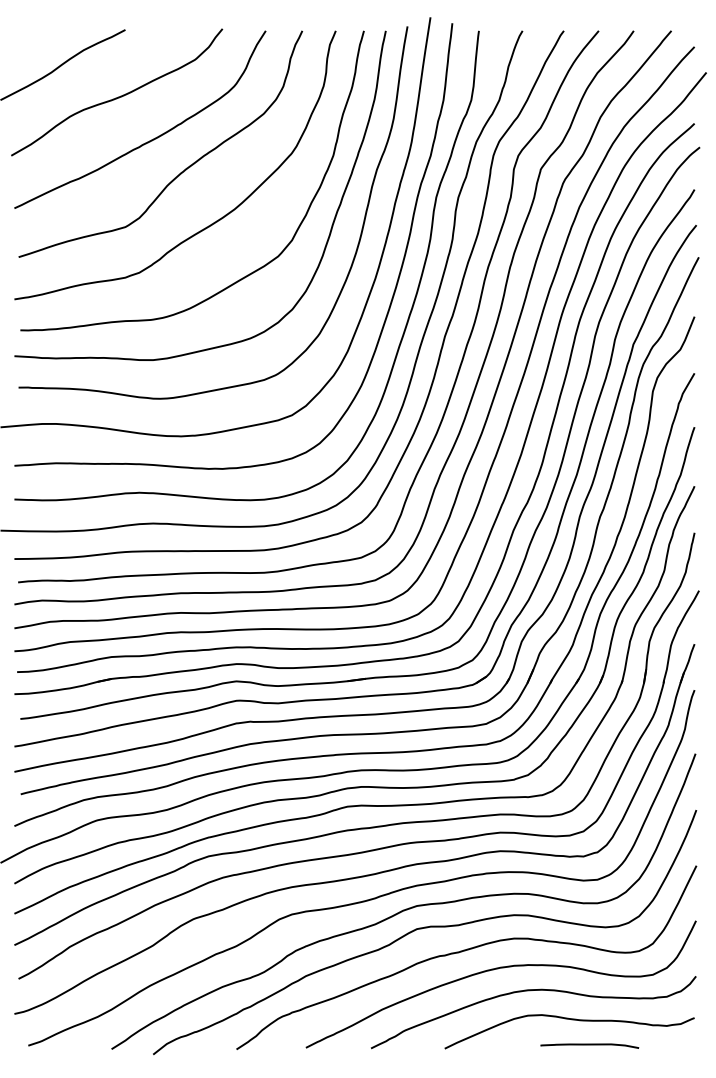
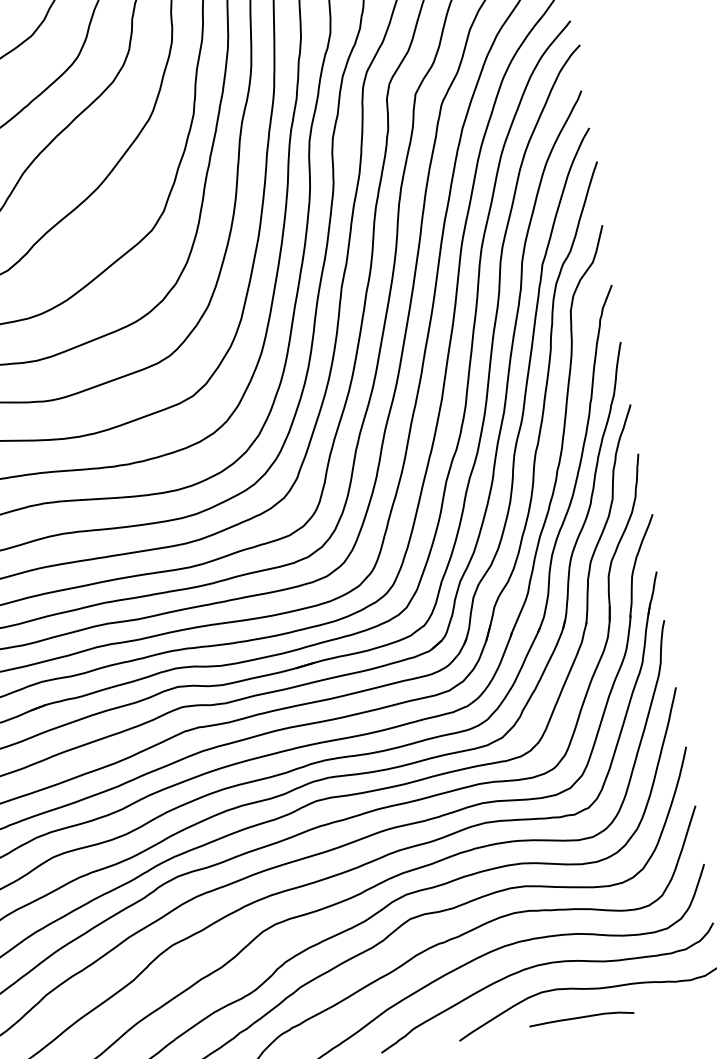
curve: (589, 1045) -> (581, 1018), moved

